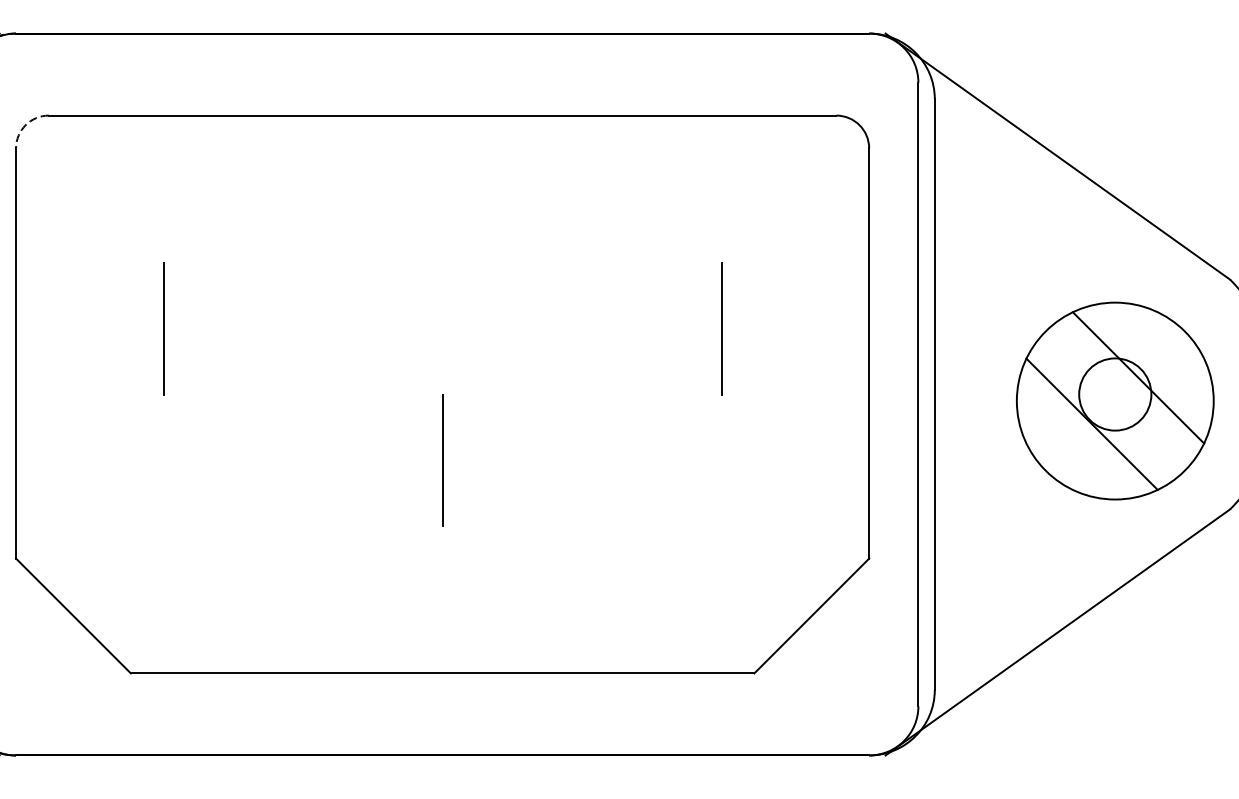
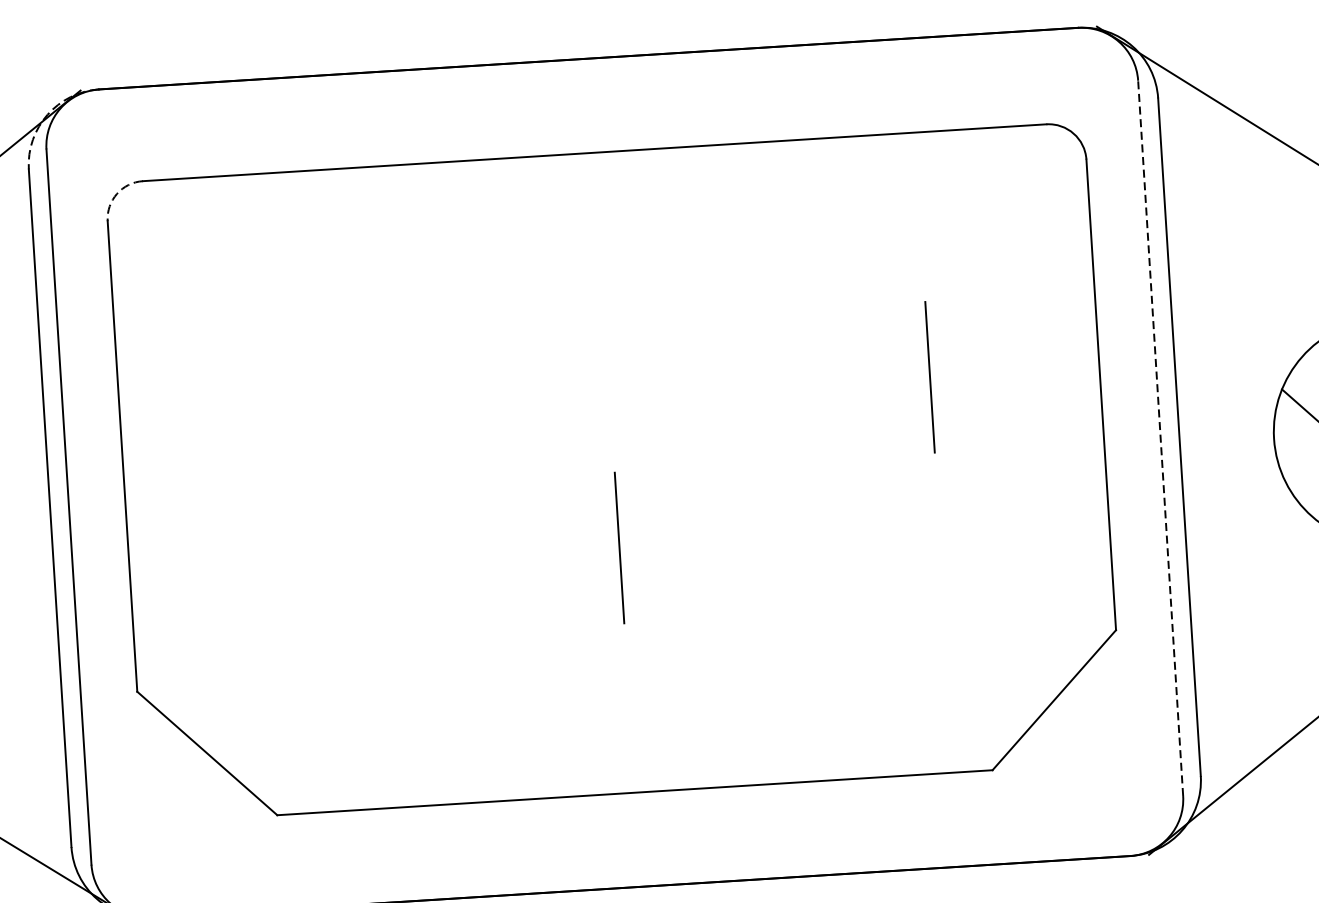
line: (163, 328) -> (289, 417), removed
line: (918, 394) -> (1160, 438), solid -> dashed

